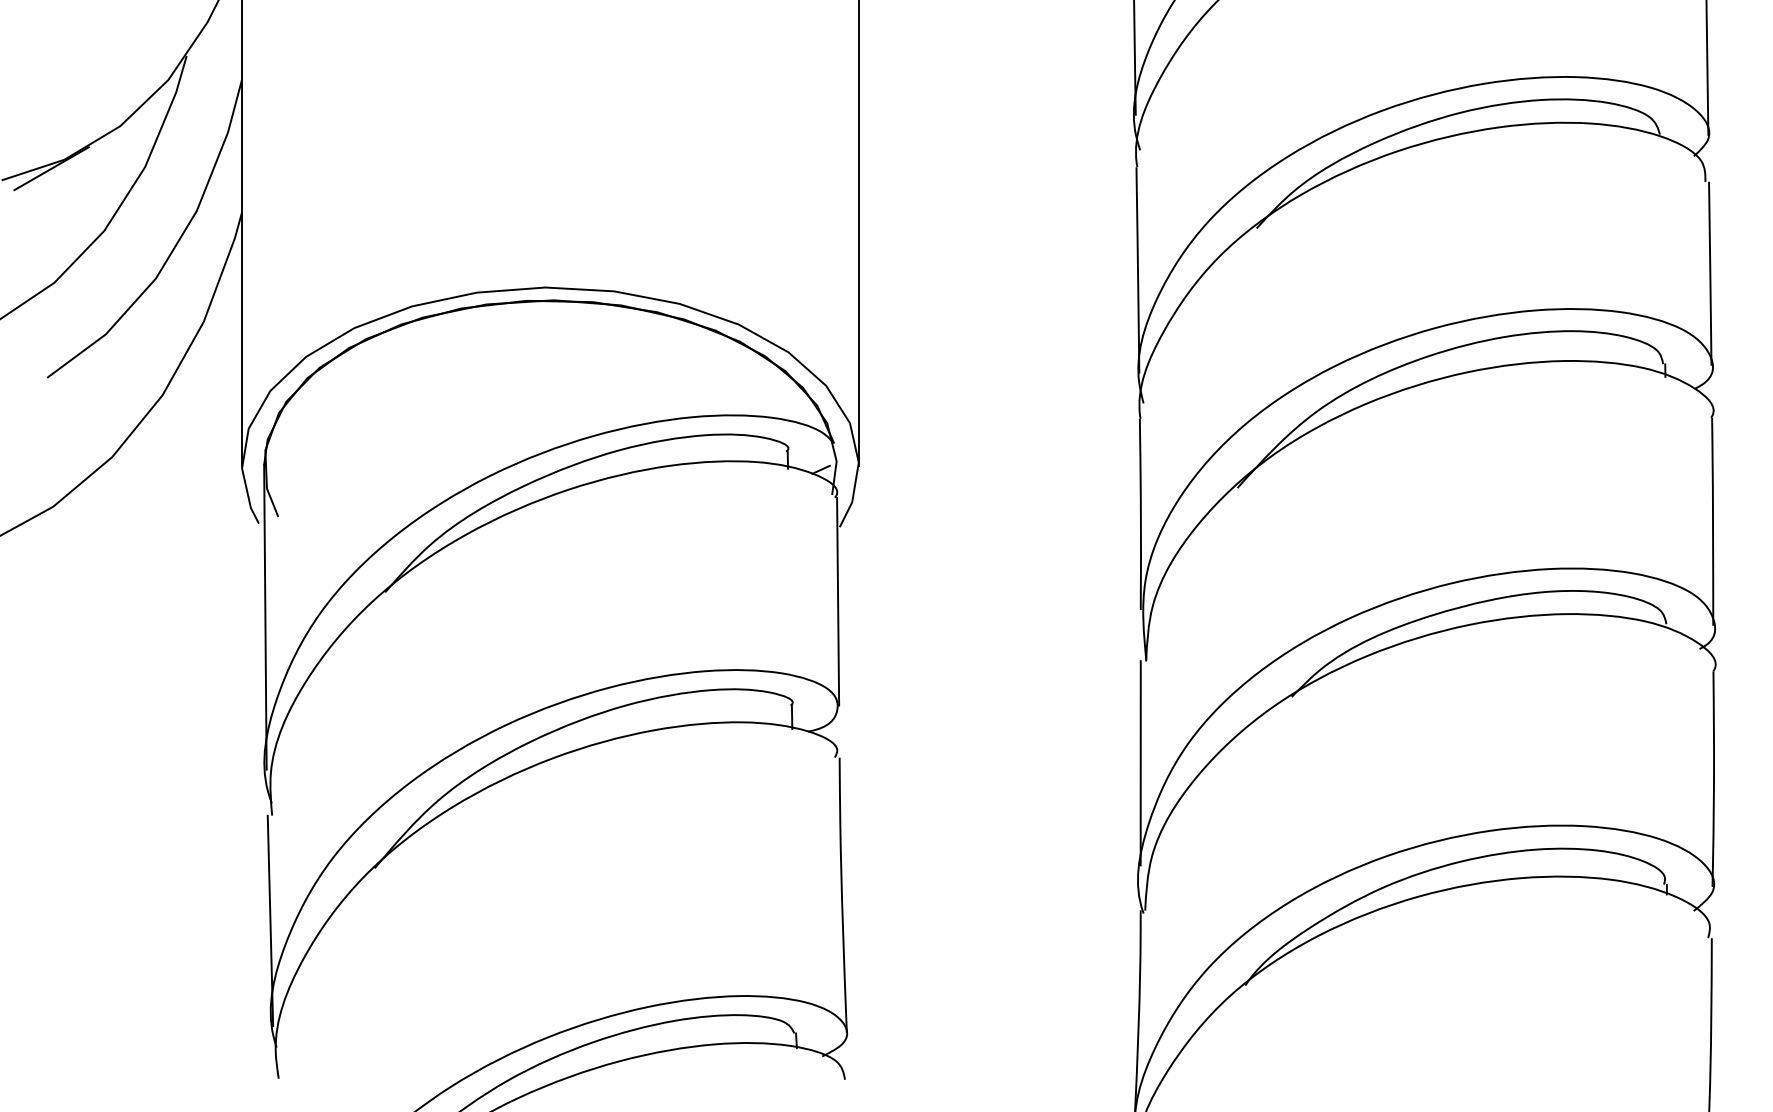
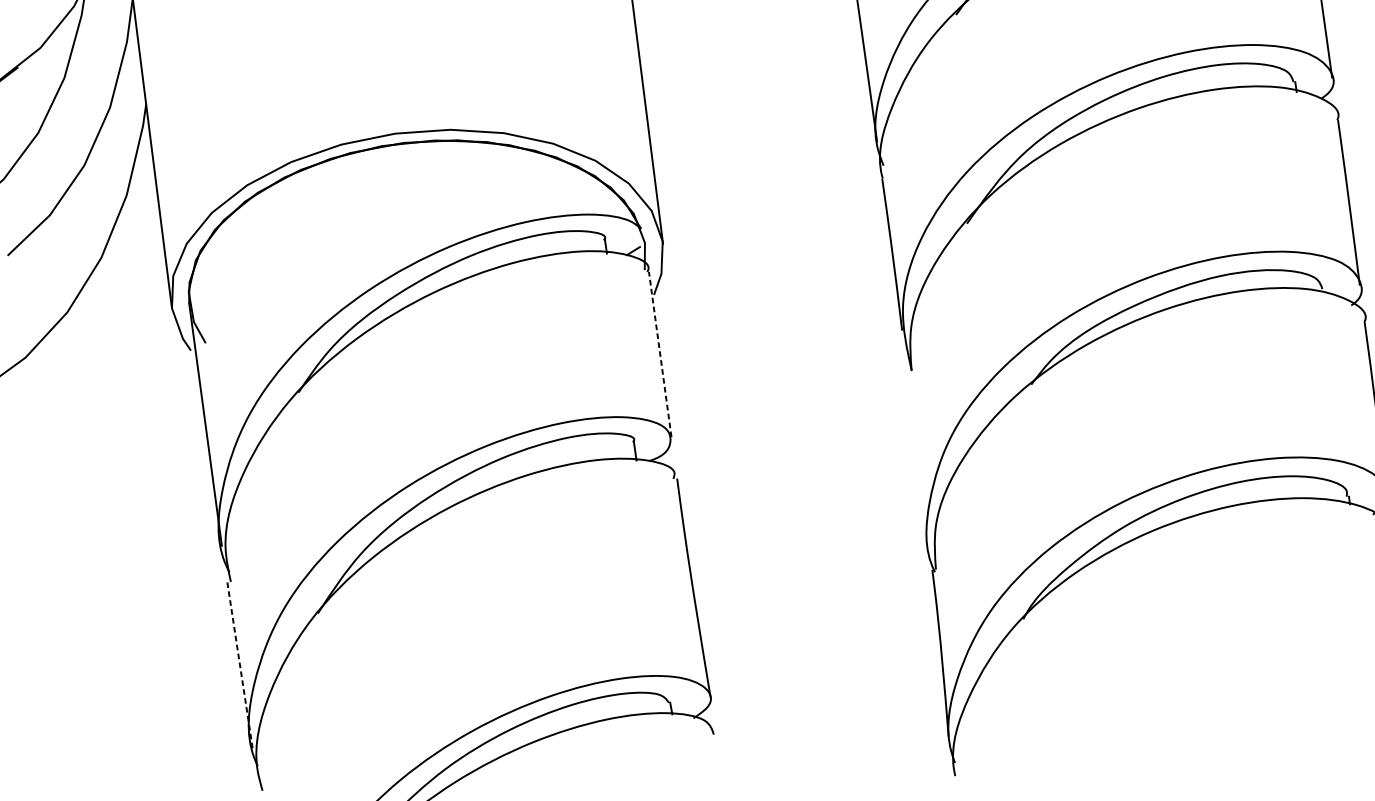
line: (838, 601) -> (660, 354), solid -> dashed
line: (1140, 763) -> (917, 452), removed
line: (270, 921) -> (240, 666), solid -> dashed

